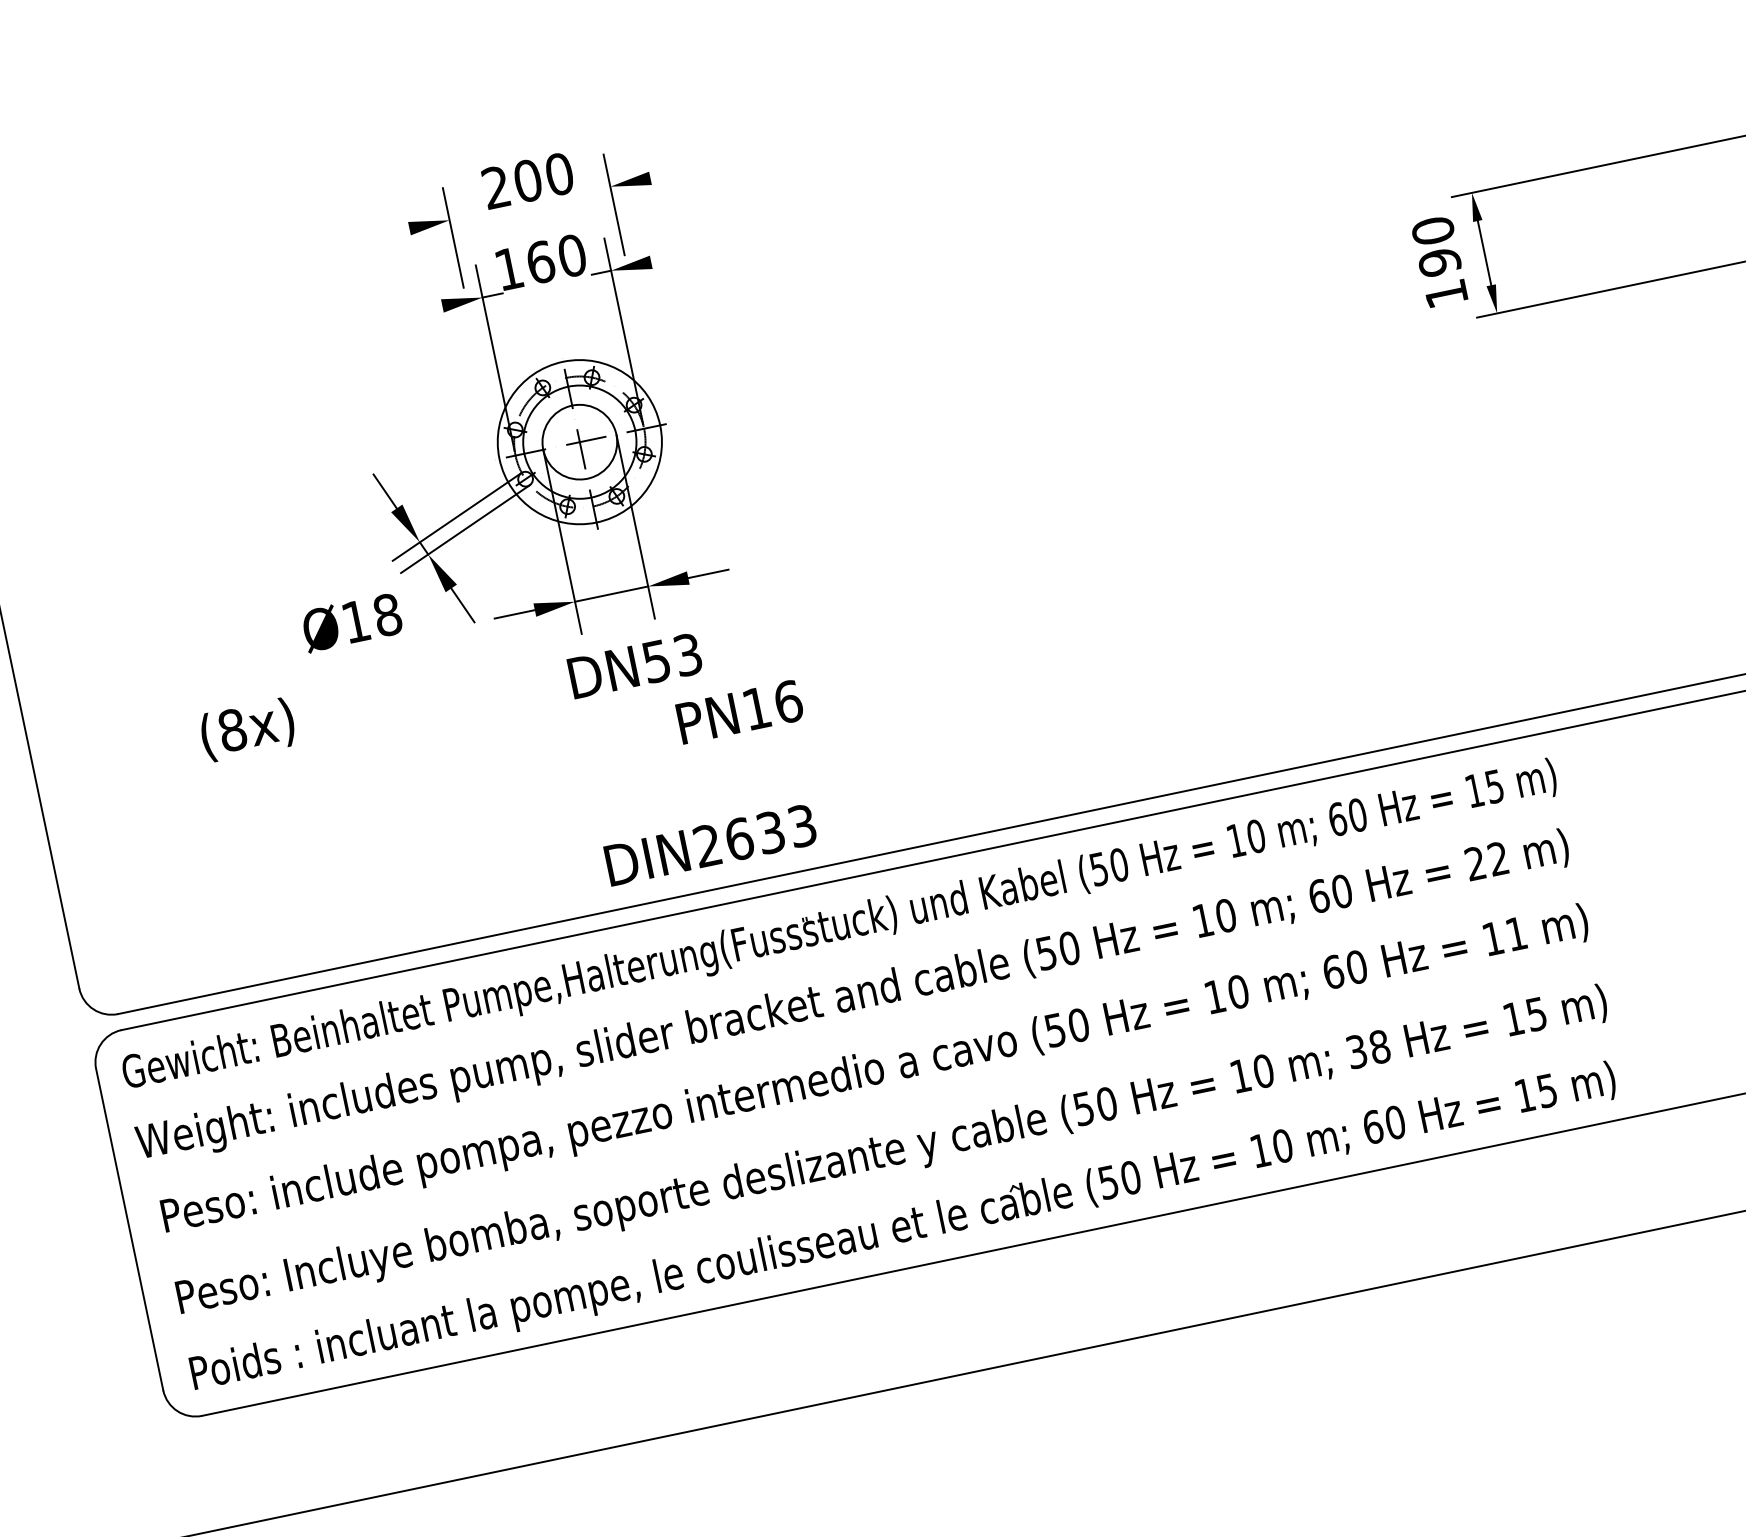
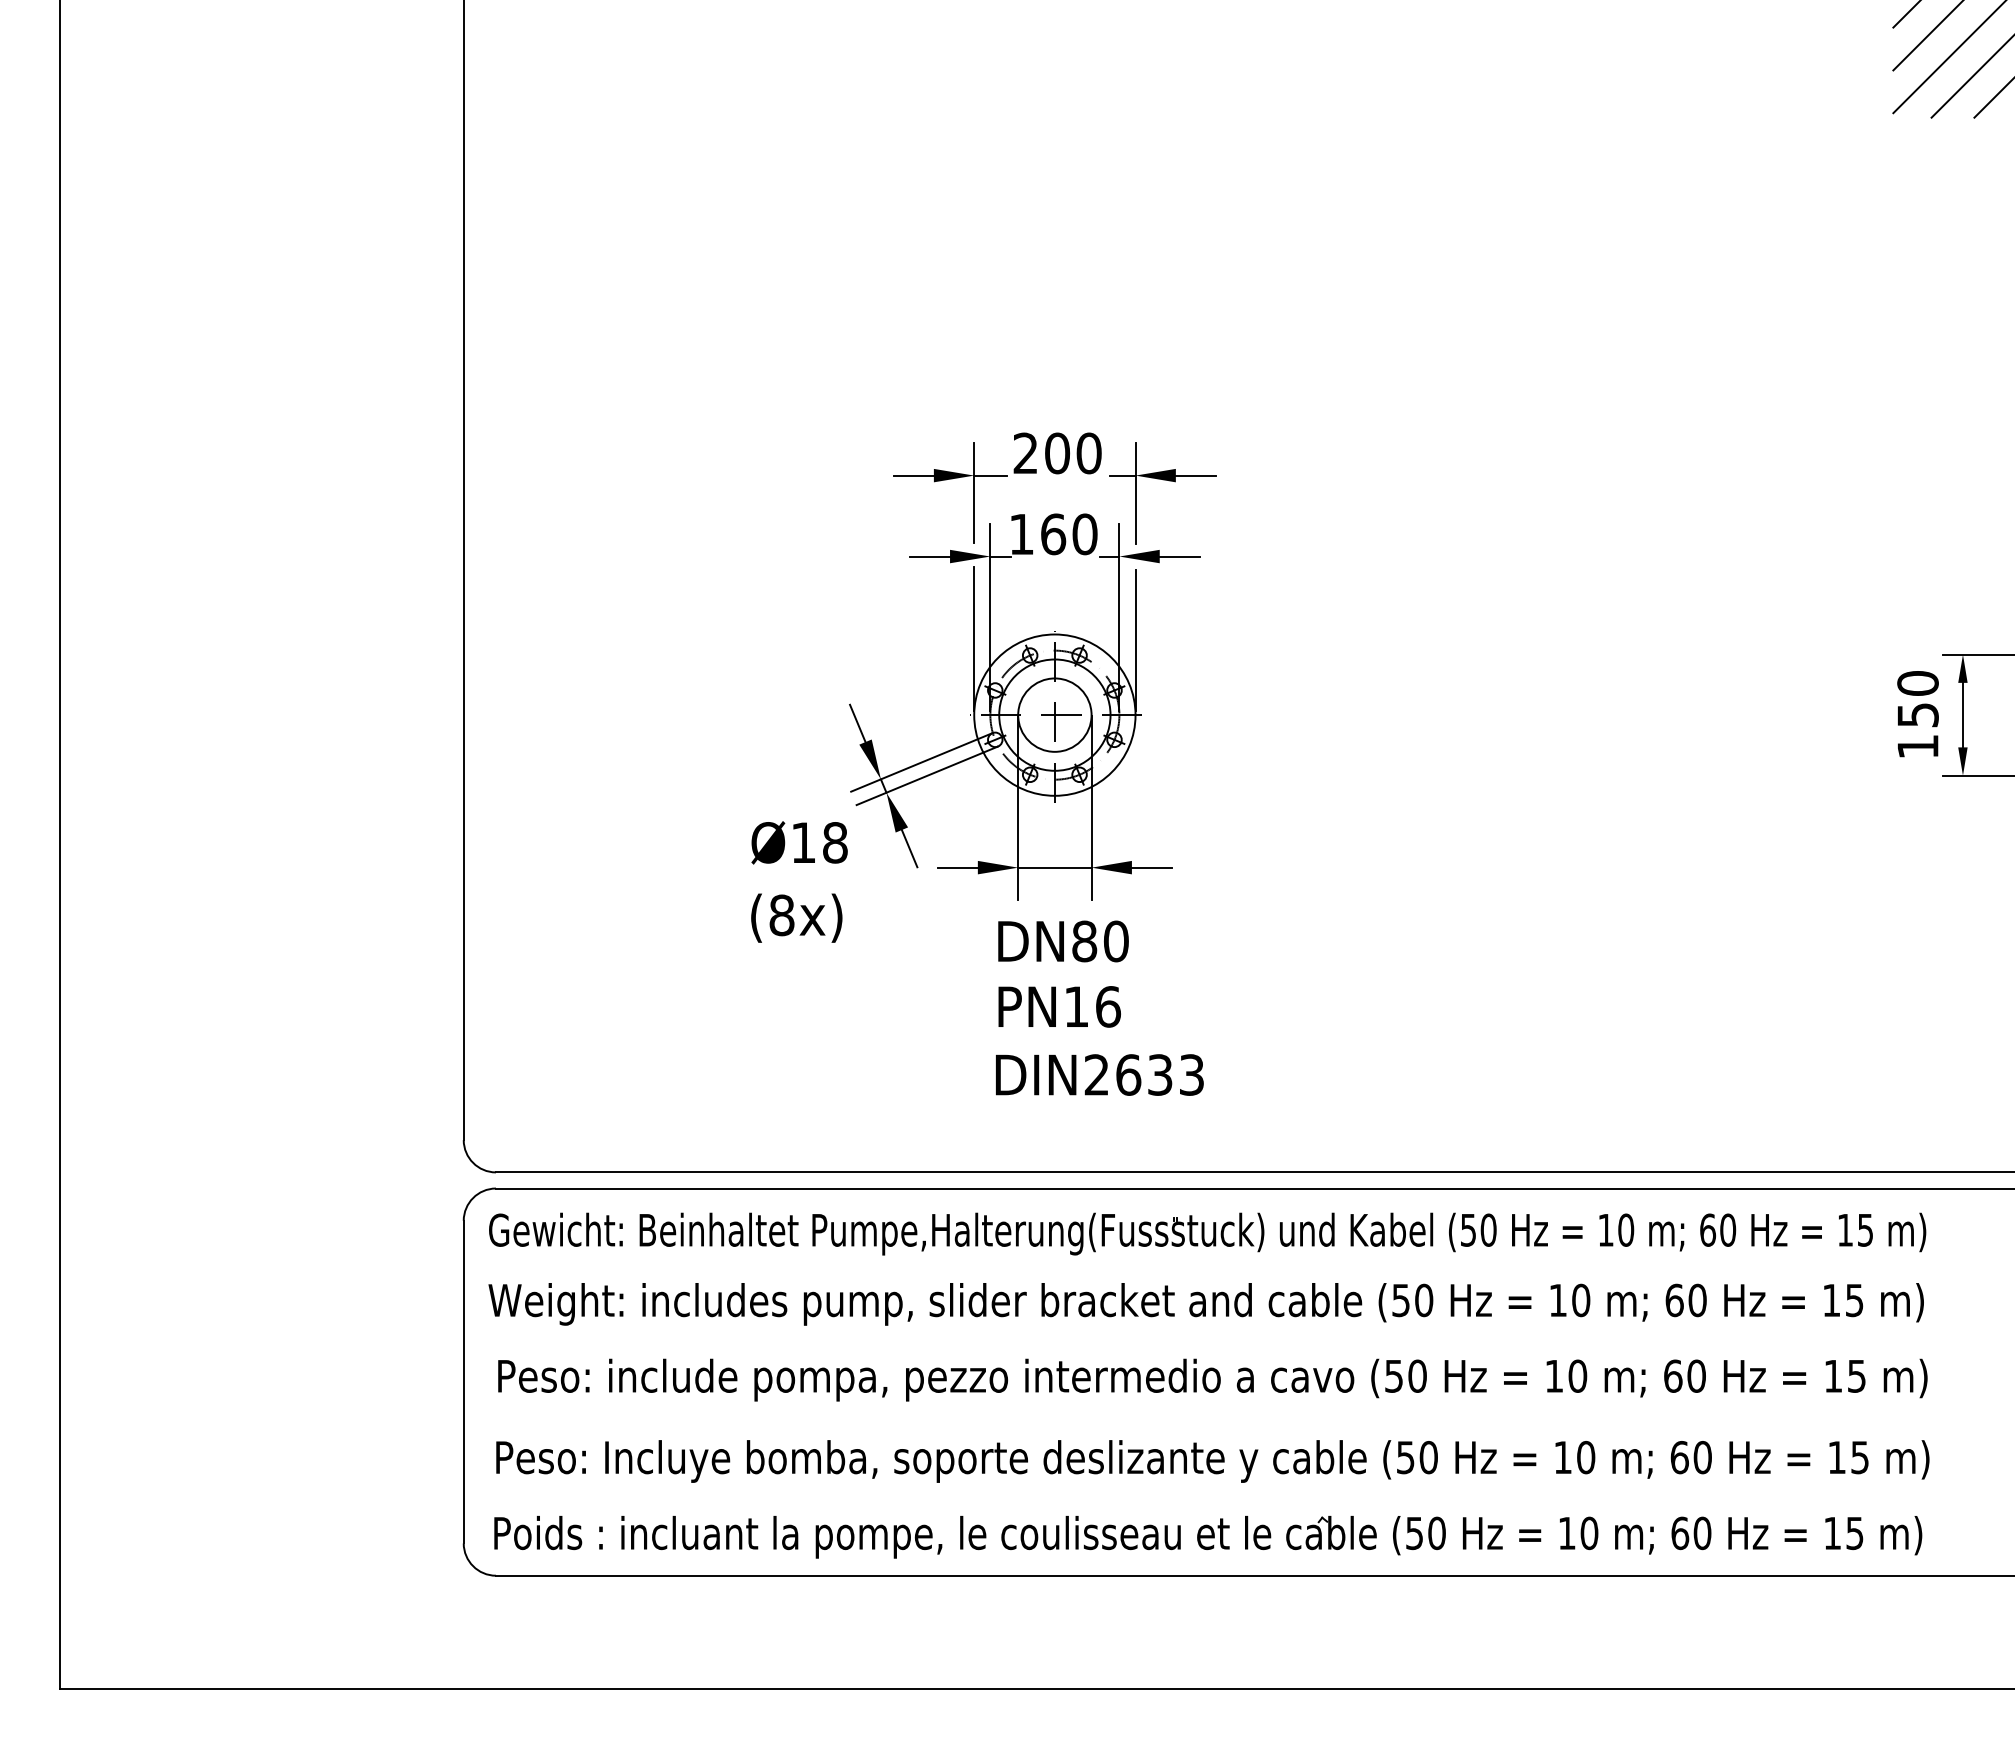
line: (670, 174) -> (1195, 475), added
line: (597, 189) -> (1122, 475), added
line: (465, 216) -> (990, 475), added
line: (389, 232) -> (913, 475), added
line: (670, 258) -> (1179, 556), added
text: (1439, 261) -> (1917, 714), 190 -> 150
line: (421, 310) -> (929, 556), added
line: (644, 350) -> (1135, 639), added
line: (483, 382) -> (974, 638), added
text: (672, 658) -> (1100, 941), DN53 -> DN80
text: (739, 711) -> (1059, 1006), moved
text: (247, 729) -> (796, 917), moved
text: (710, 844) -> (1099, 1074), moved
text: (1487, 861) -> (1843, 1300), 22 -> 15
text: (1516, 934) -> (1856, 1376), 11 -> 15
text: (1367, 1049) -> (1690, 1457), 38 -> 60

